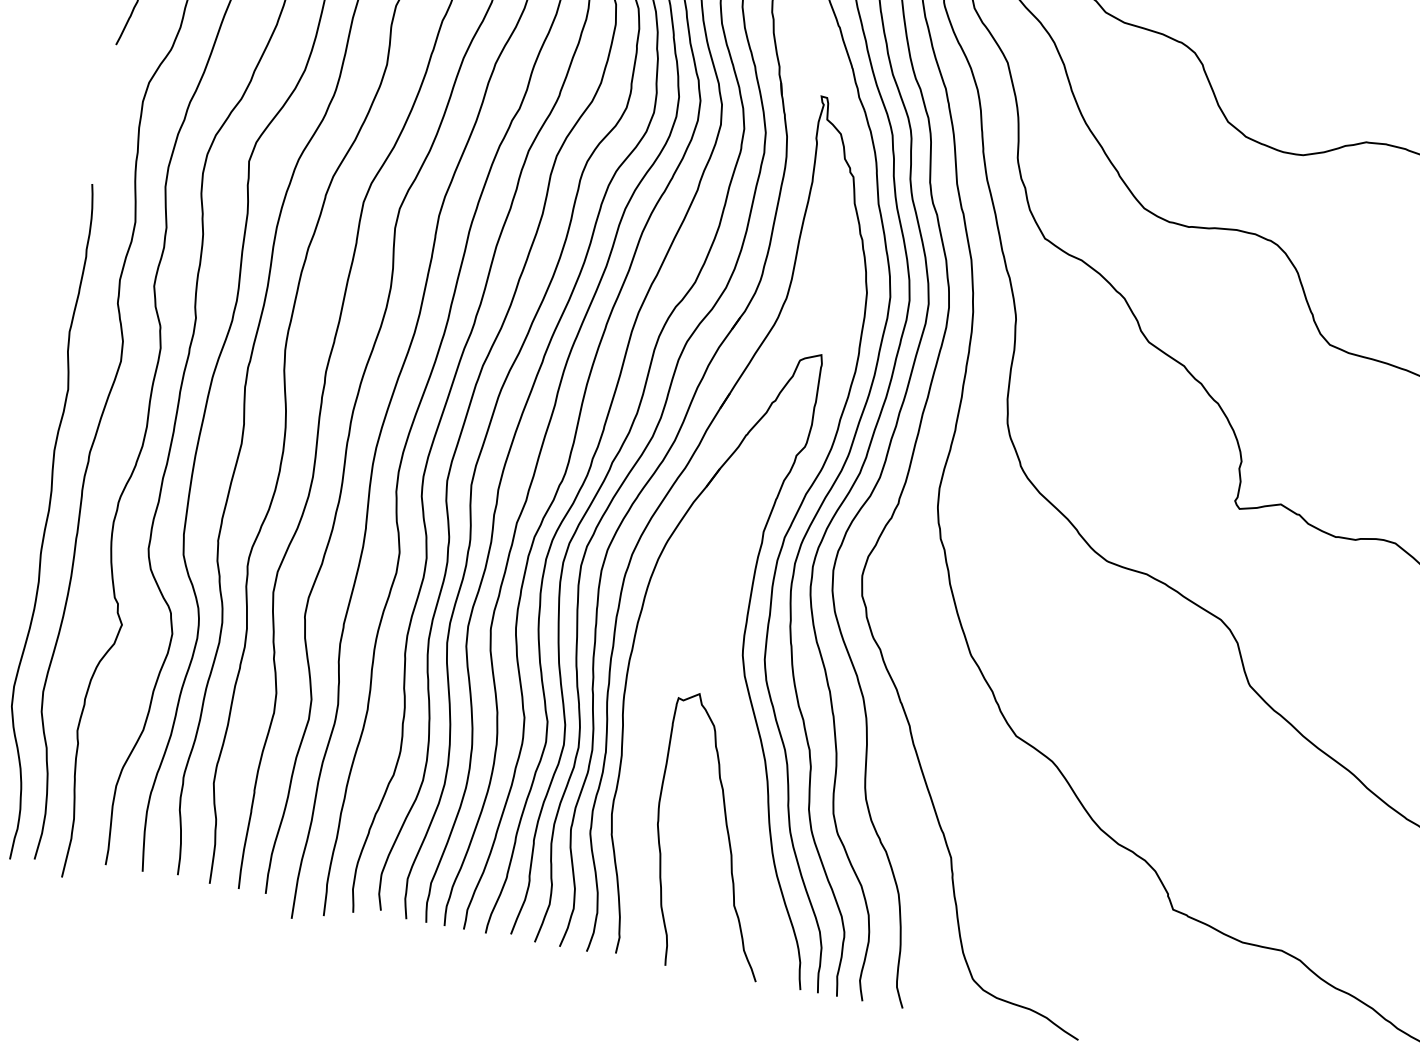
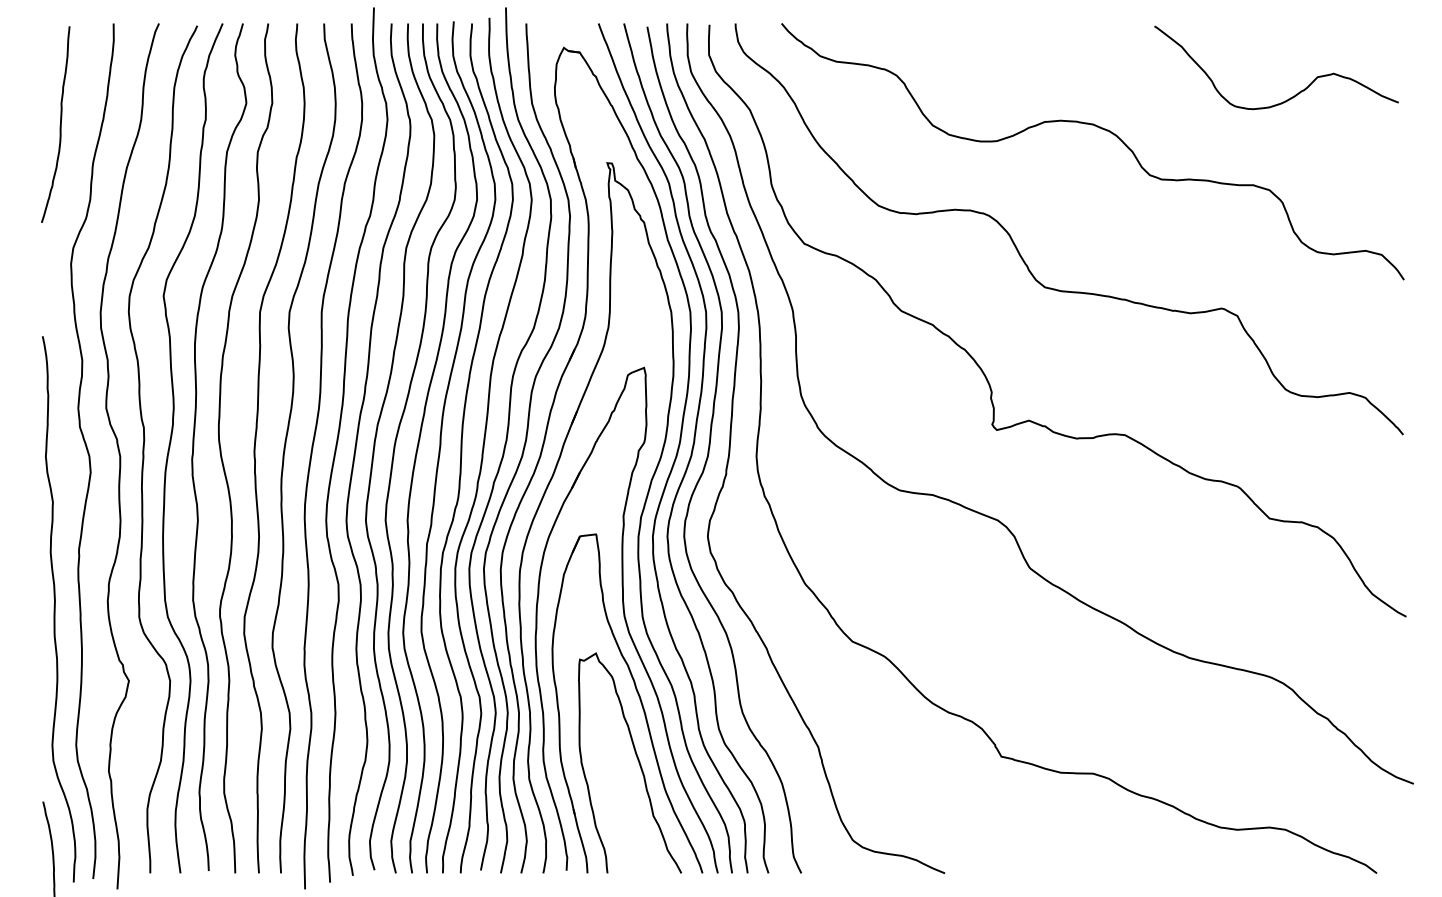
part: (742, 760) -> (639, 699), added

